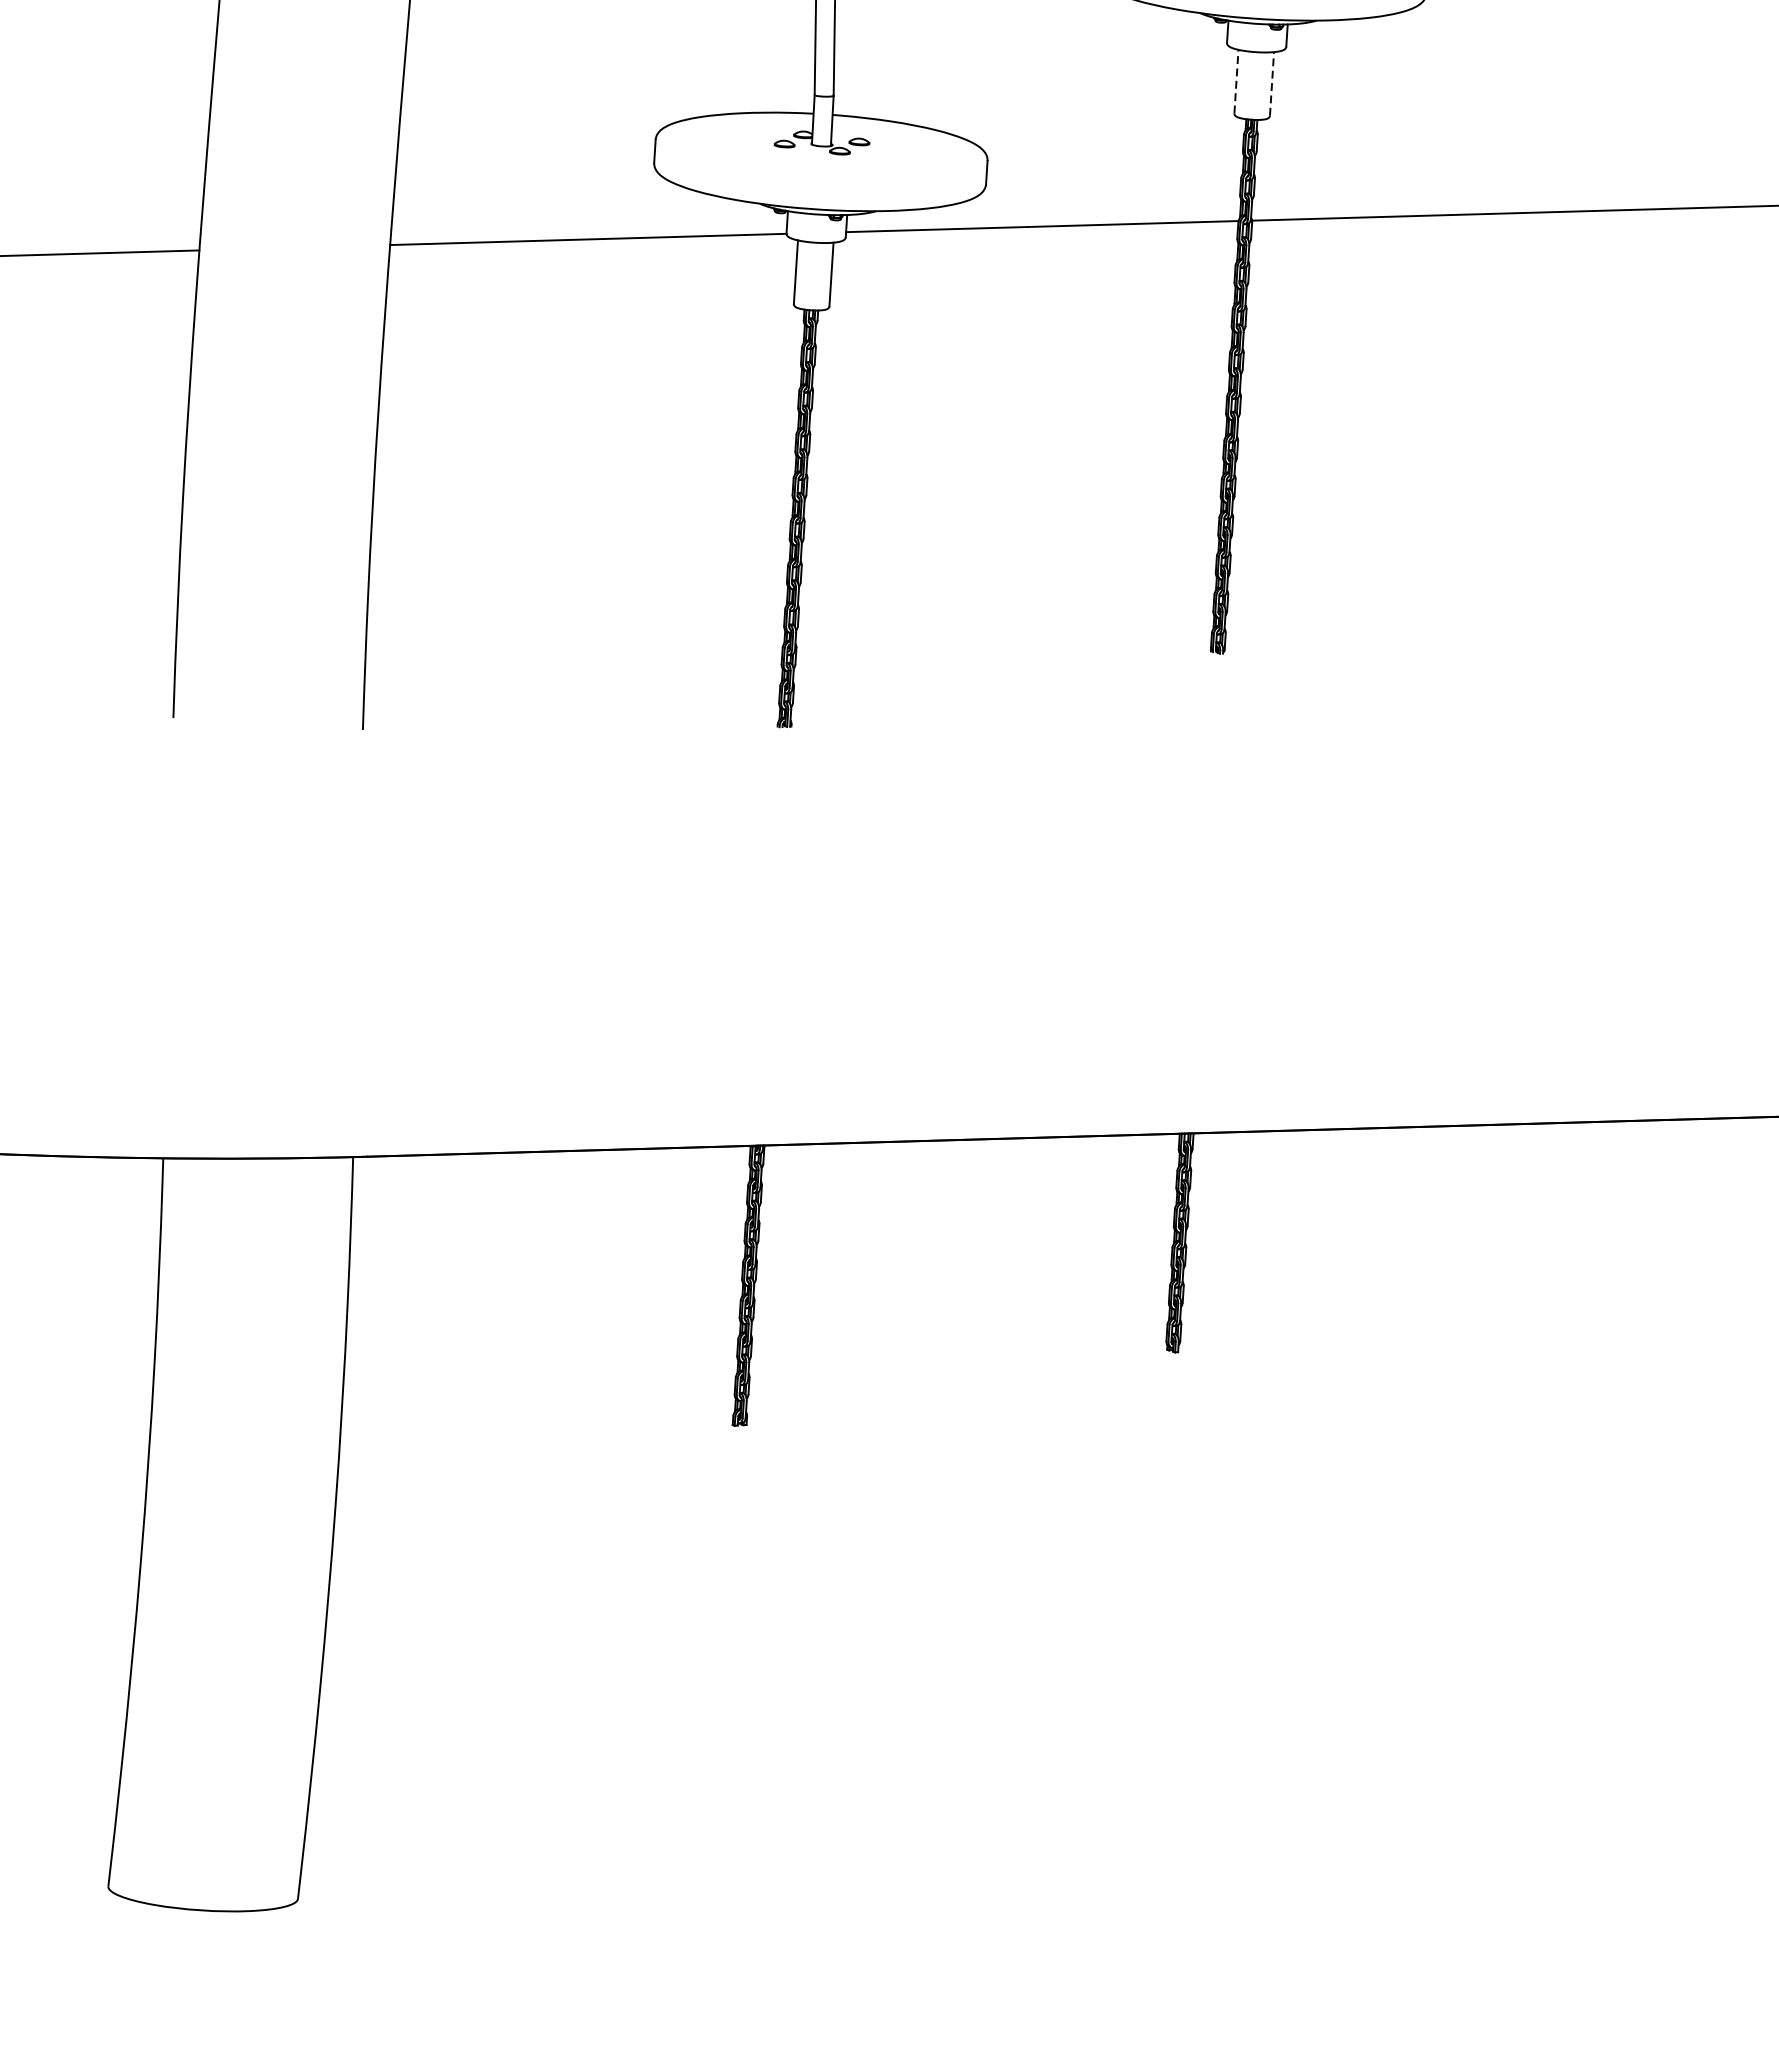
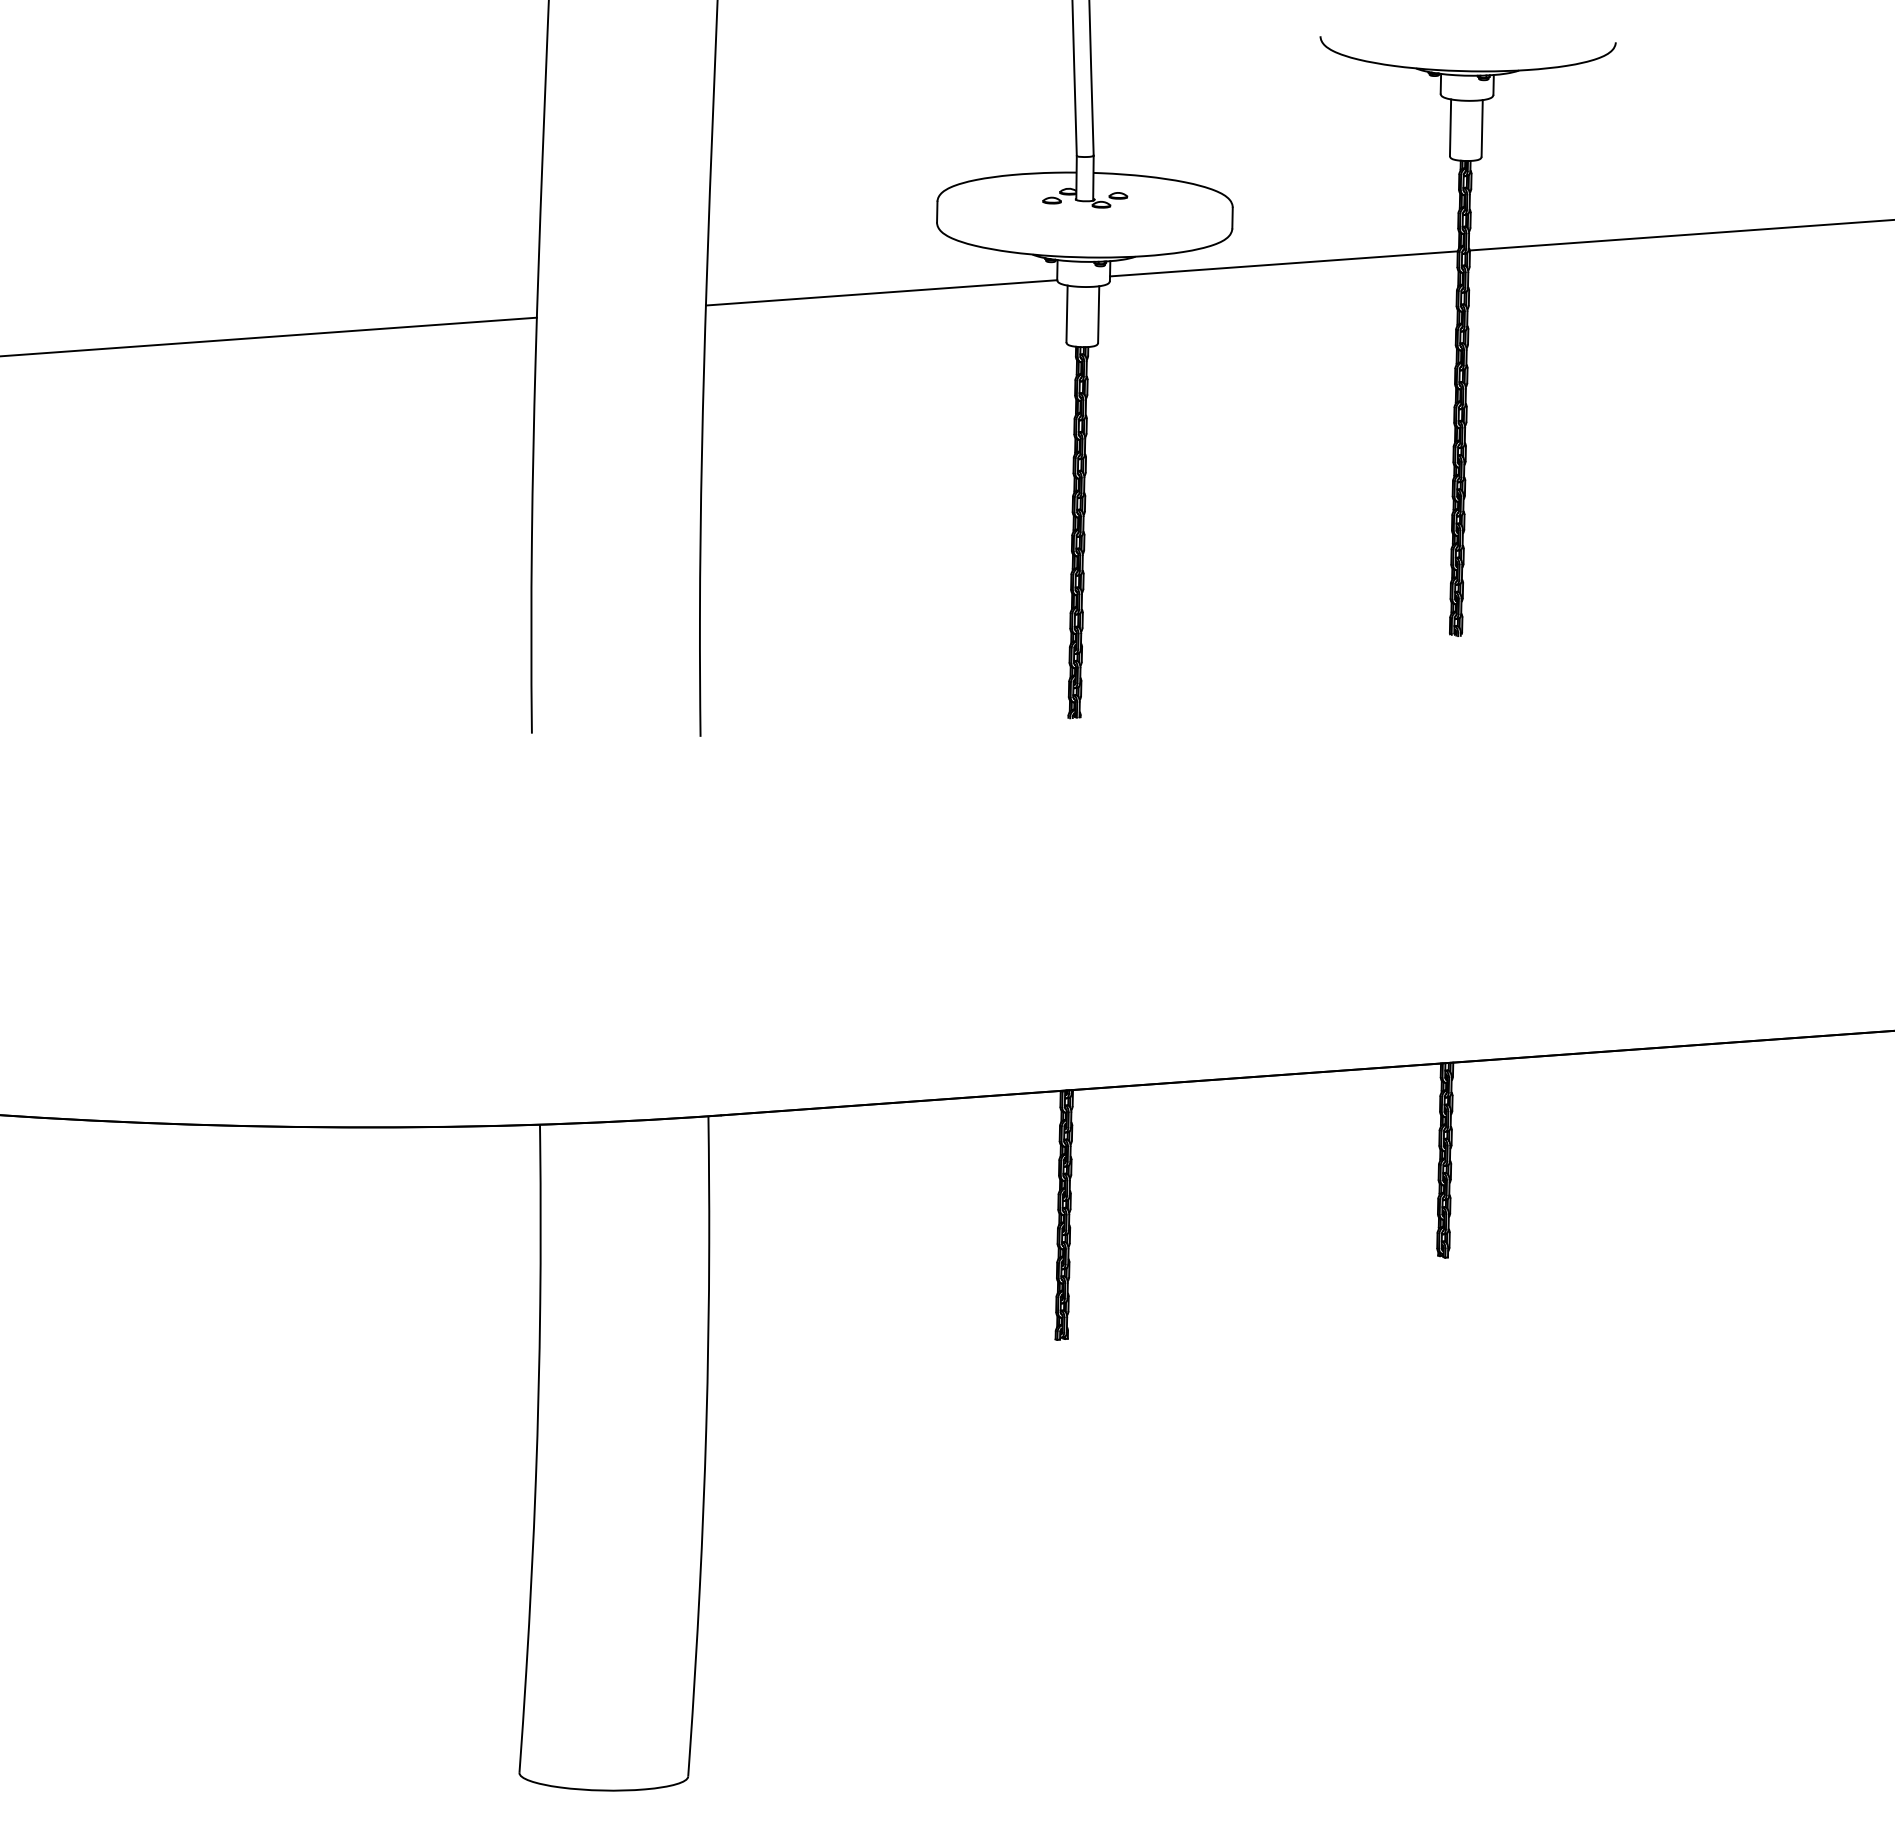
line: (1236, 81) -> (1450, 127), dashed -> solid
line: (1272, 82) -> (1482, 127), dashed -> solid

